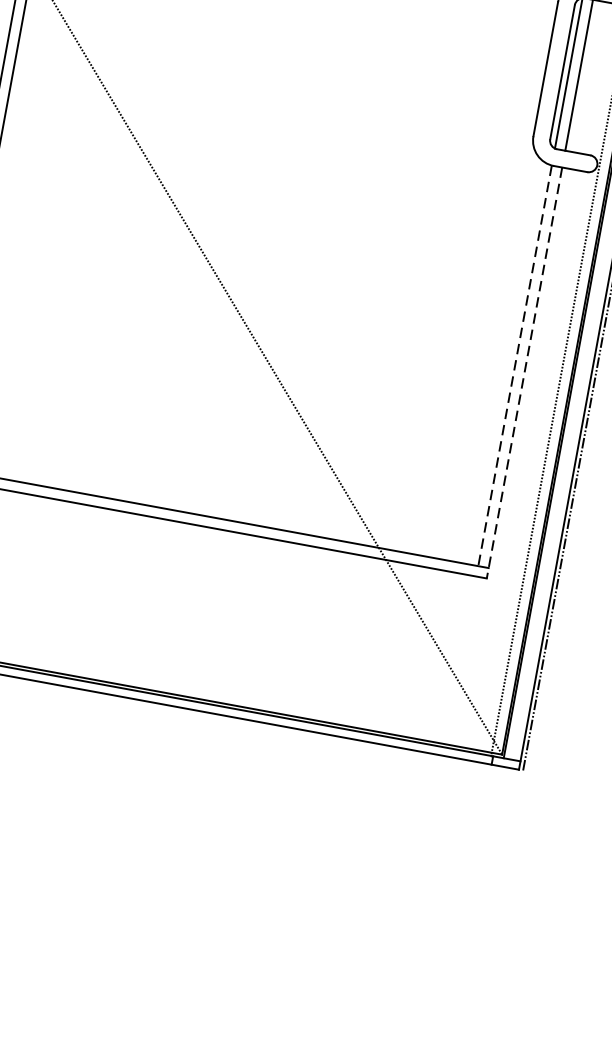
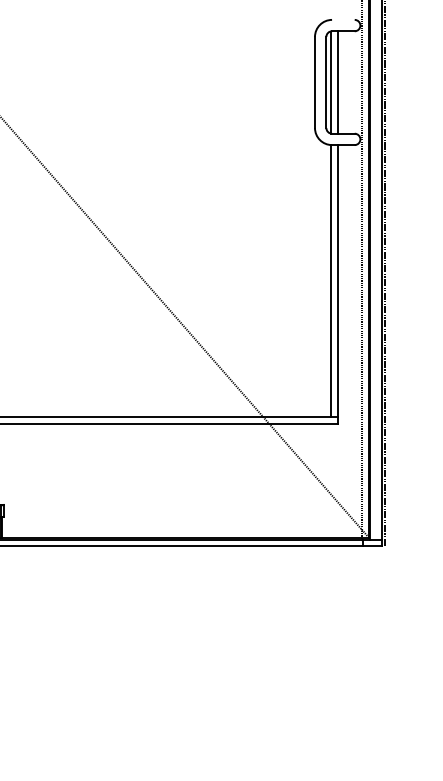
line: (514, 366) -> (330, 281), dashed -> solid
line: (524, 374) -> (337, 285), dashed -> solid

